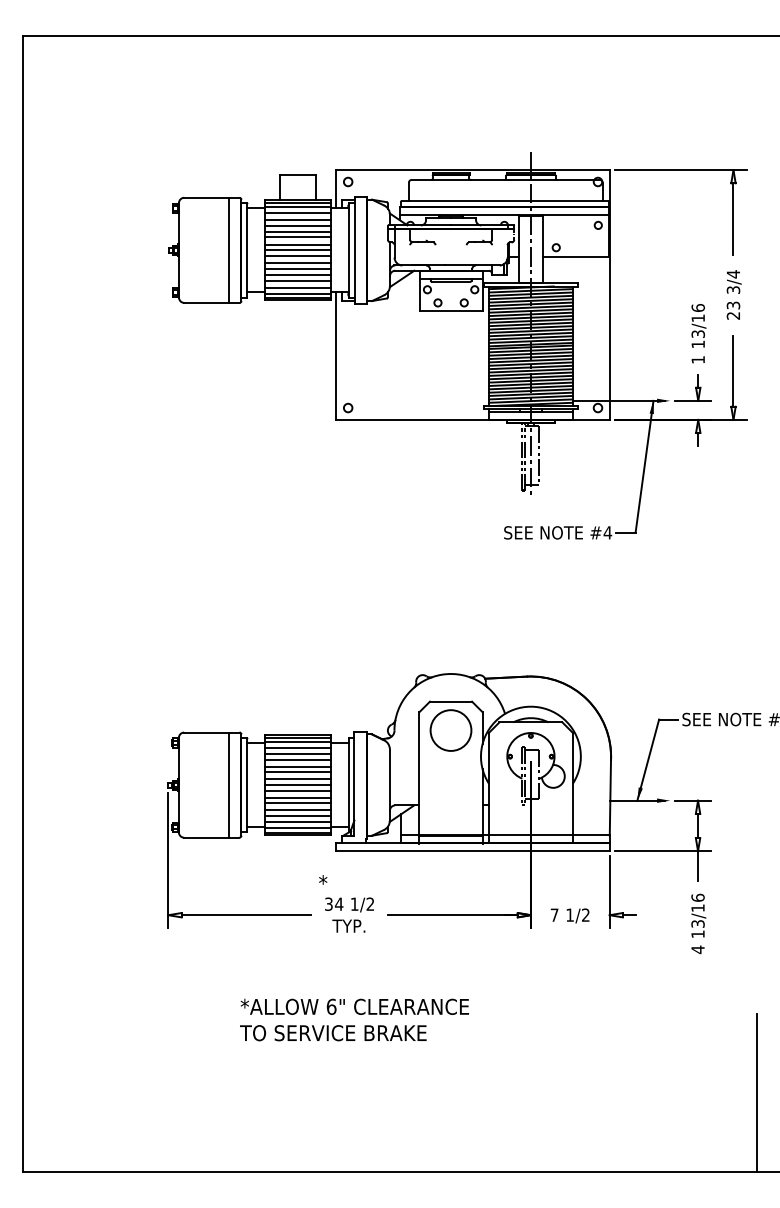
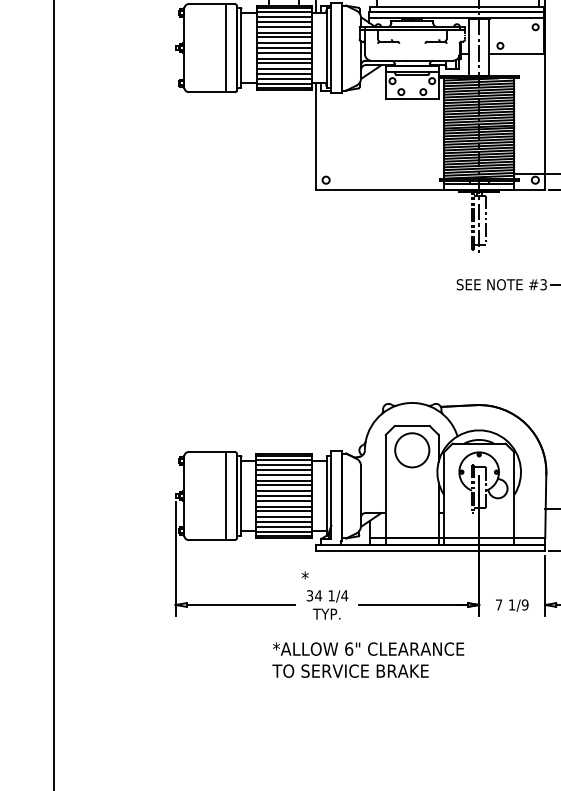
text: (607, 532) -> (543, 284), #4 -> #3
text: (370, 903) -> (344, 595), 1/2 -> 1/4
text: (585, 914) -> (524, 604), 1/2 -> 1/9
text: (354, 1019) -> (368, 659), moved

